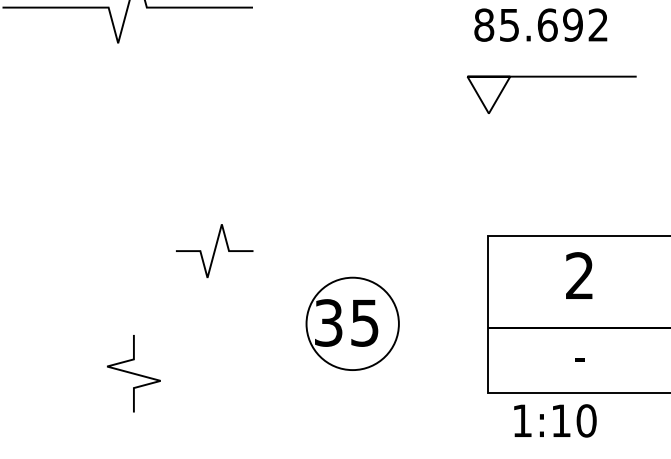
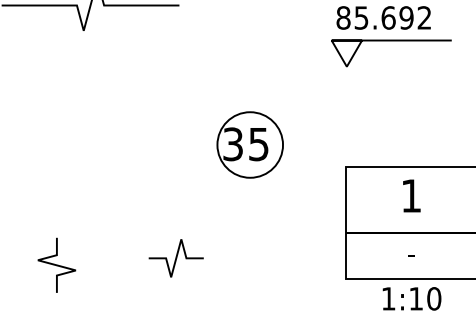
line: (551, 78) -> (391, 41), moved
curve: (213, 251) -> (175, 258), moved
text: (578, 275) -> (410, 195), 2 -> 1
part: (351, 323) -> (249, 144), moved
curve: (133, 372) -> (56, 264), moved
text: (554, 420) -> (411, 298), moved

